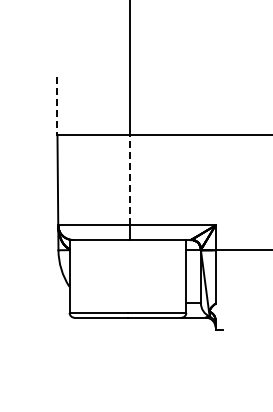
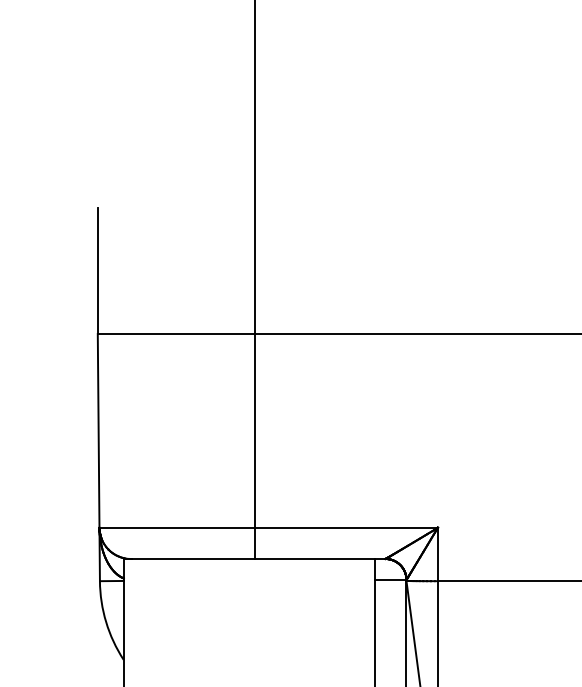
line: (57, 106) -> (97, 271), dashed -> solid
line: (130, 179) -> (254, 428), dashed -> solid

